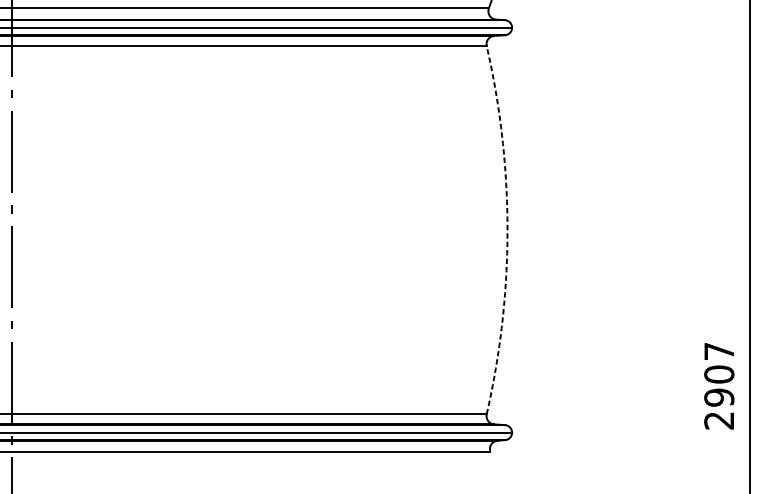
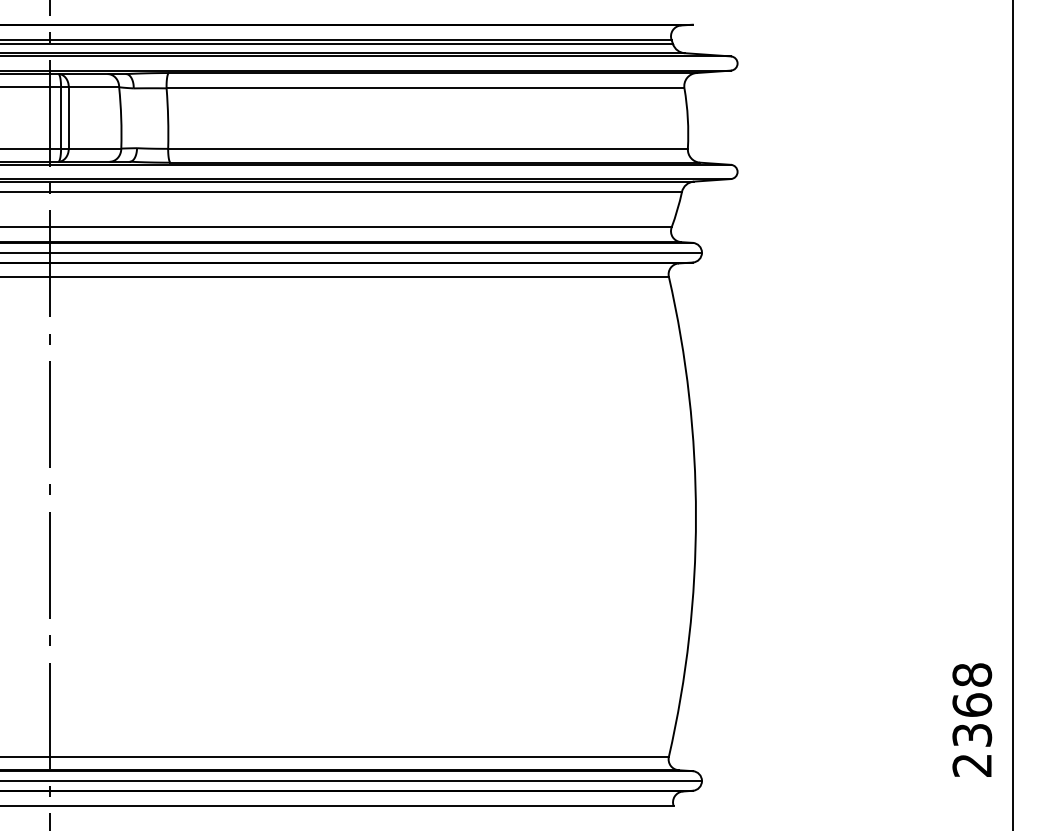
arc: (507, 229) -> (695, 516), dashed -> solid
text: (719, 374) -> (972, 705), 2907 -> 2368

